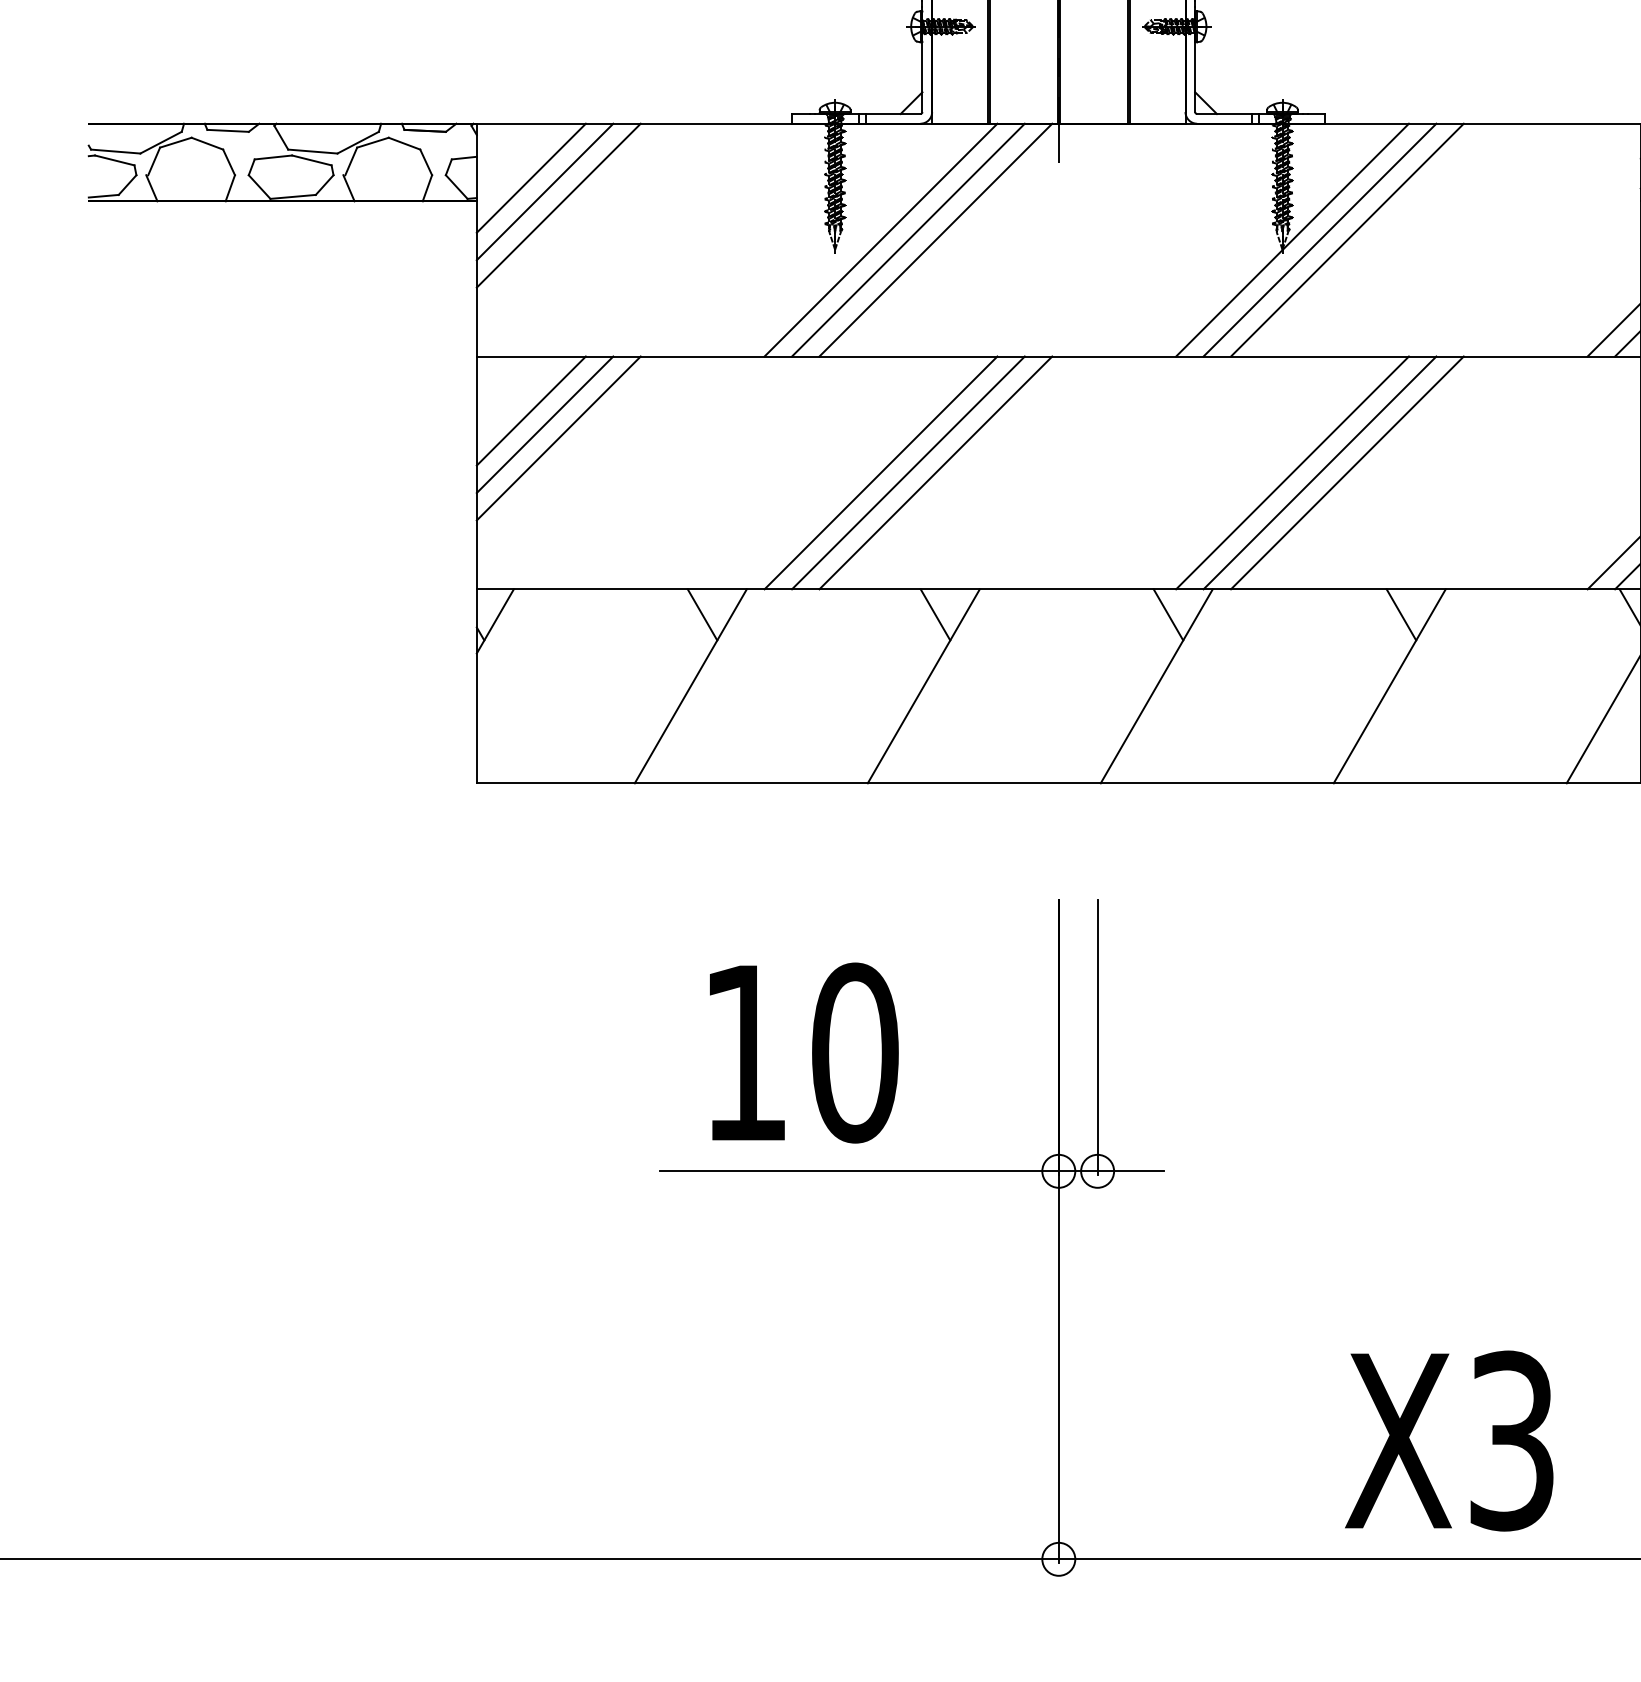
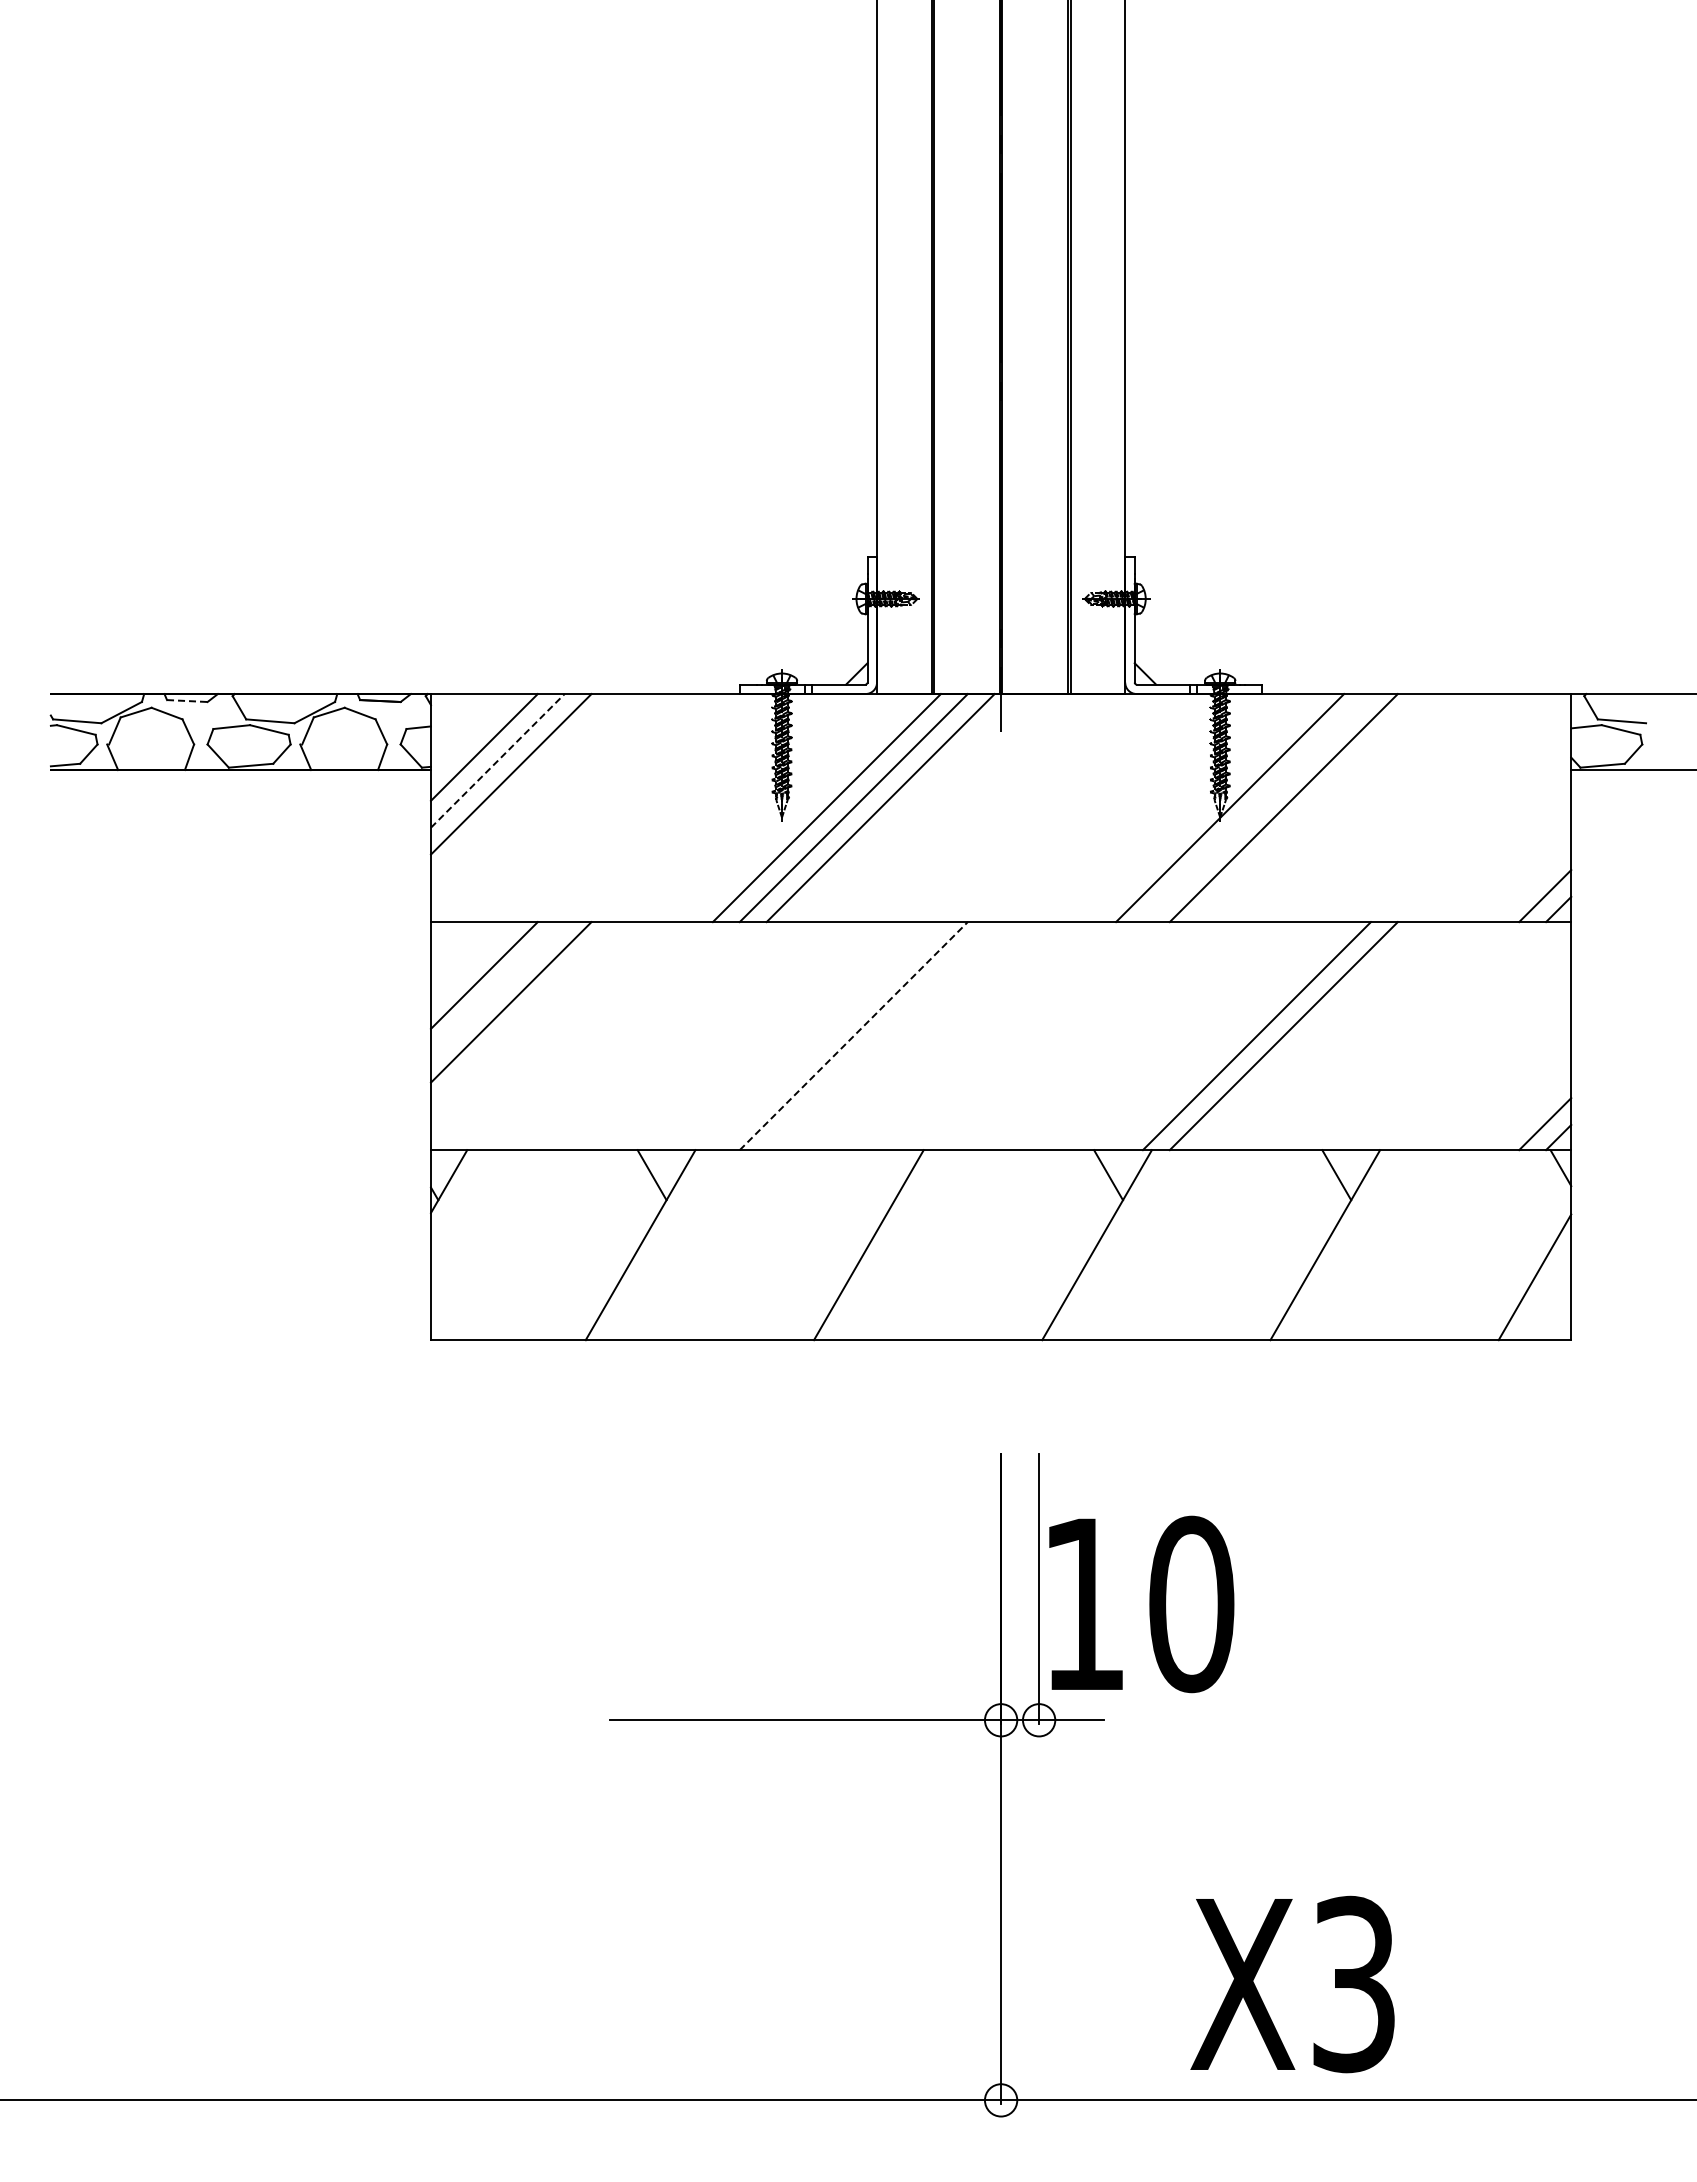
line: (228, 131) -> (187, 701), solid -> dashed
line: (544, 191) -> (497, 760), solid -> dashed
line: (1319, 240) -> (1256, 808), removed
line: (544, 424) -> (497, 988), removed
line: (909, 472) -> (854, 1035), solid -> dashed
line: (880, 473) -> (826, 1036), removed
line: (935, 473) -> (880, 1036), removed
line: (1292, 473) -> (1230, 1036), removed
line: (934, 615) -> (879, 1175), removed
text: (804, 1053) -> (1141, 1604), moved
text: (1449, 1441) -> (1292, 1984), moved

